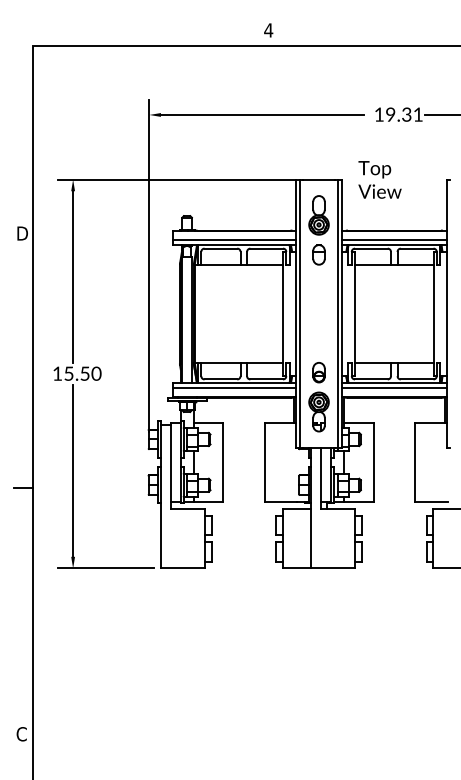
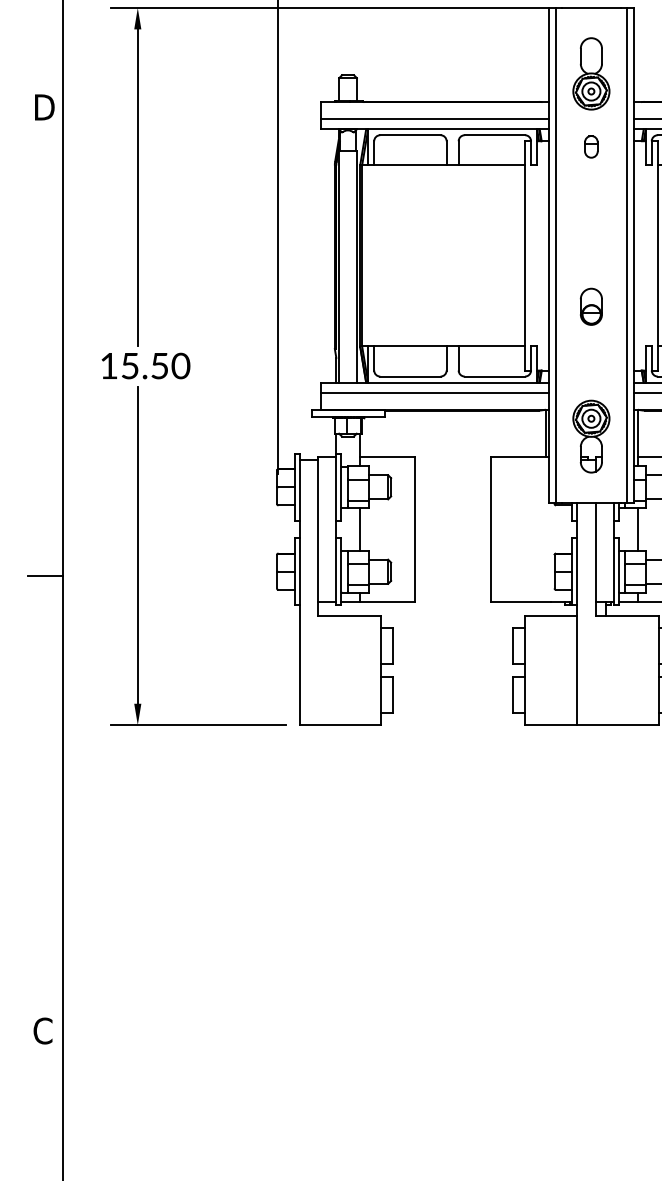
part: (318, 254) -> (590, 146), size x0.6
part: (318, 372) -> (590, 306), moved

